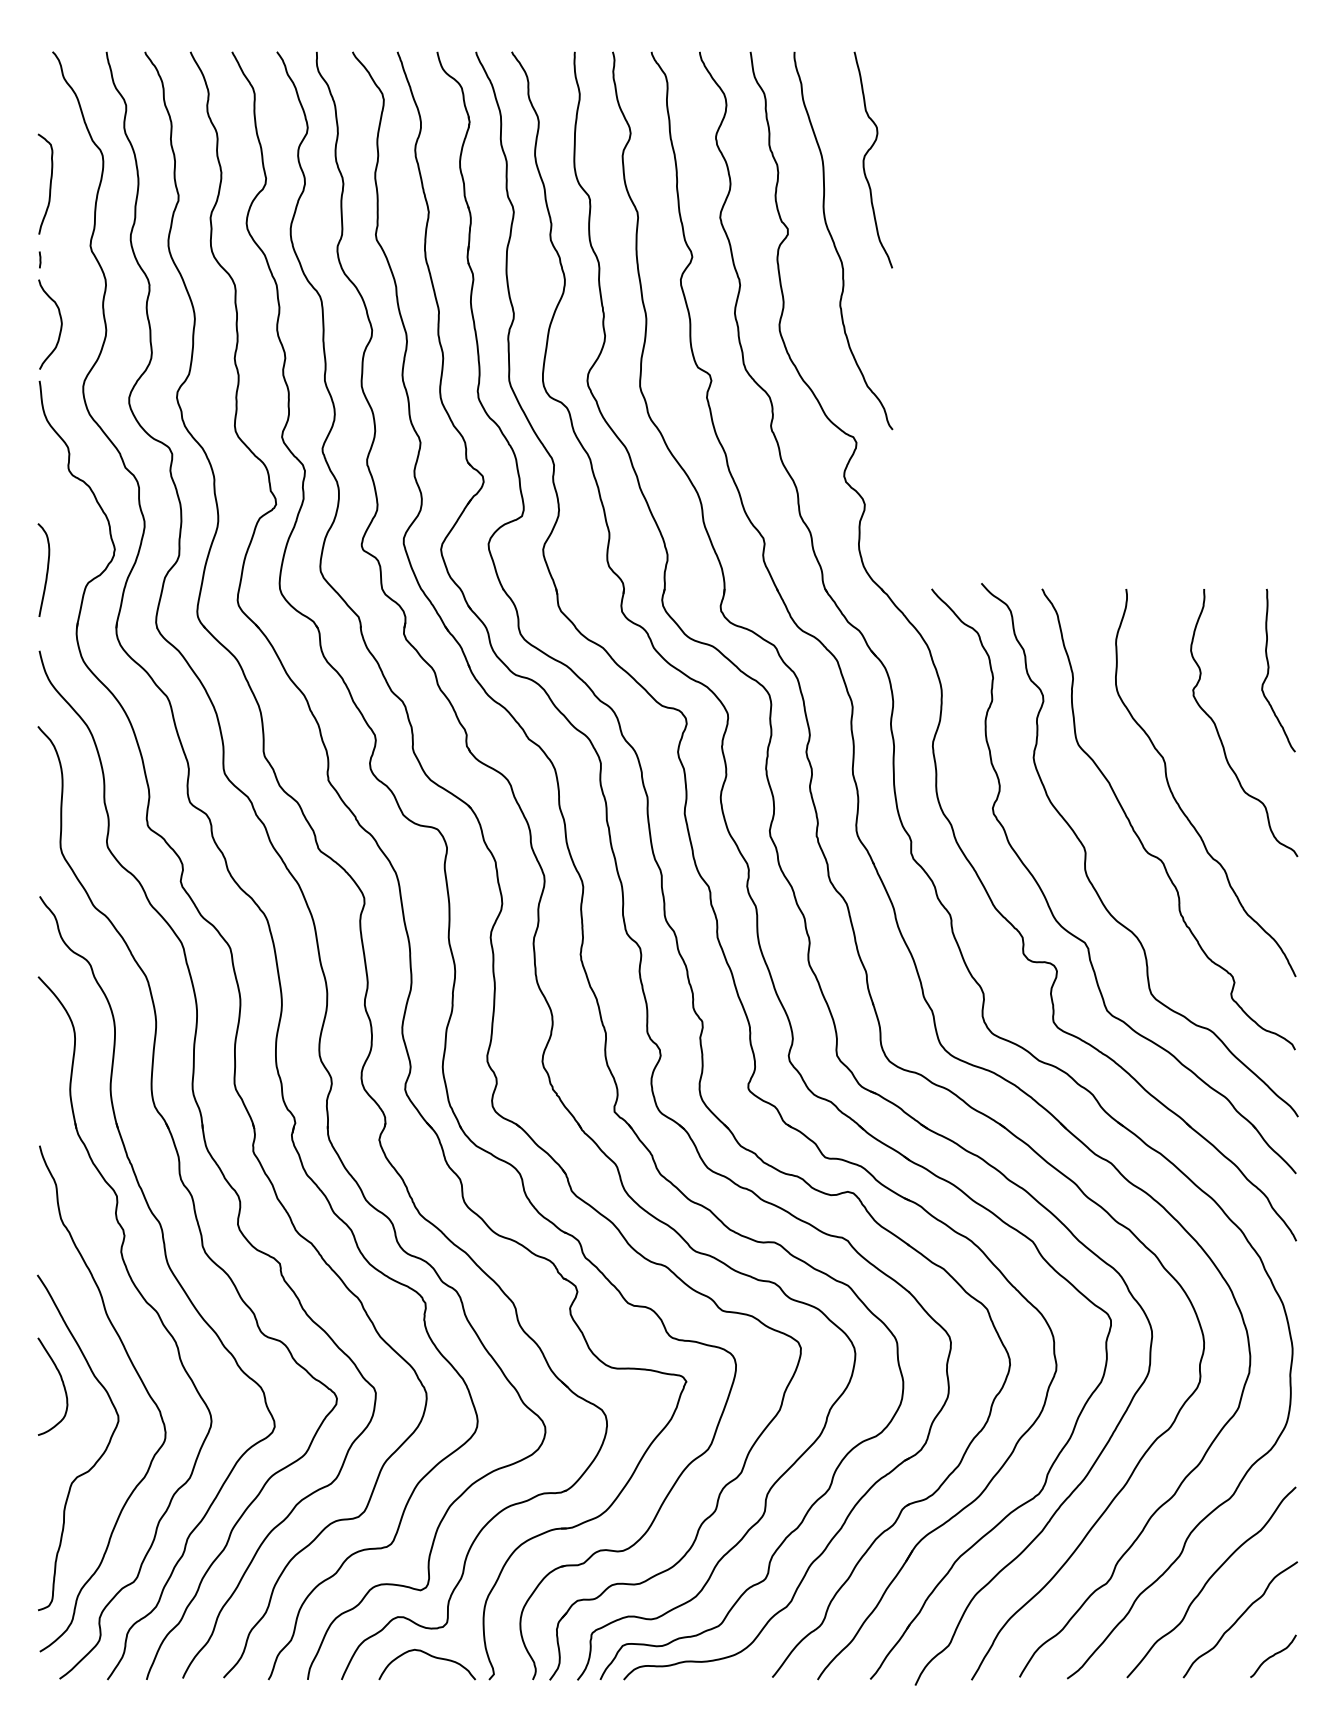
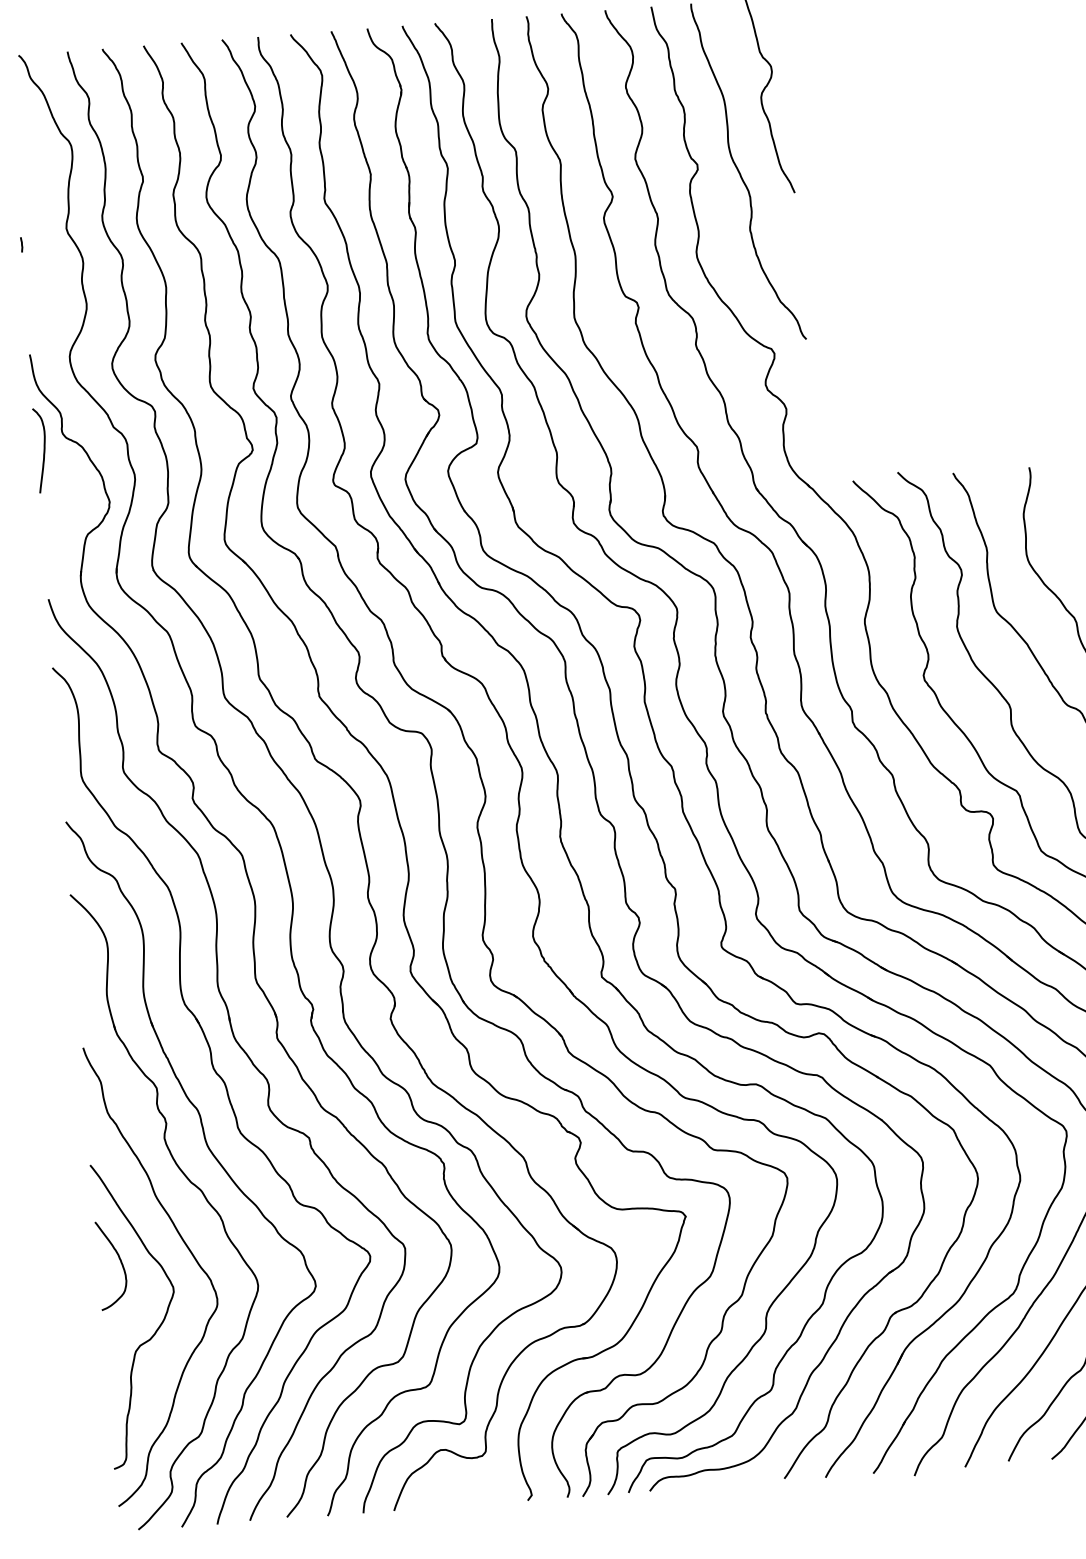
curve: (49, 183) -> (24, 174), removed
curve: (60, 325) -> (44, 302), removed
curve: (46, 569) -> (43, 449), moved
curve: (430, 1656) -> (473, 1483), removed

